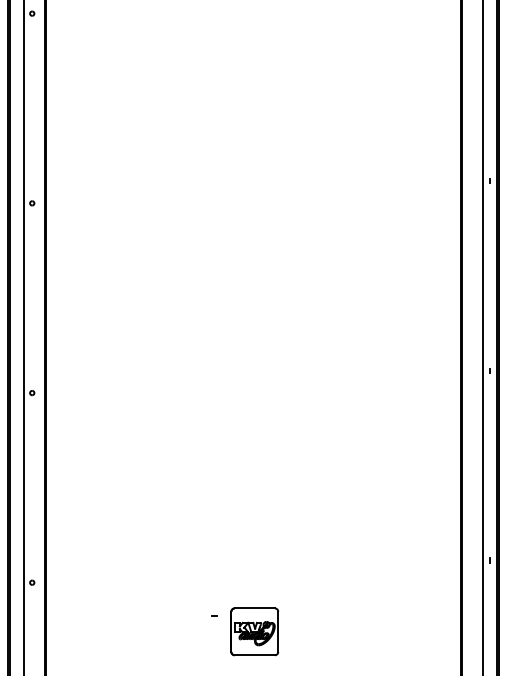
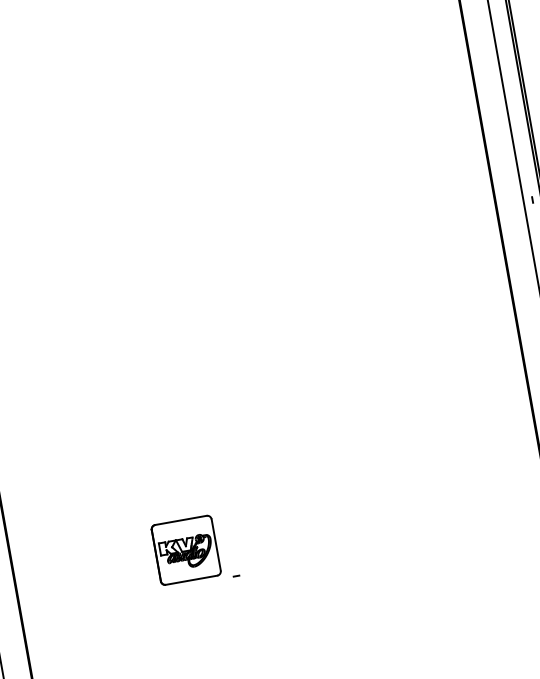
part: (254, 631) -> (185, 549), moved

